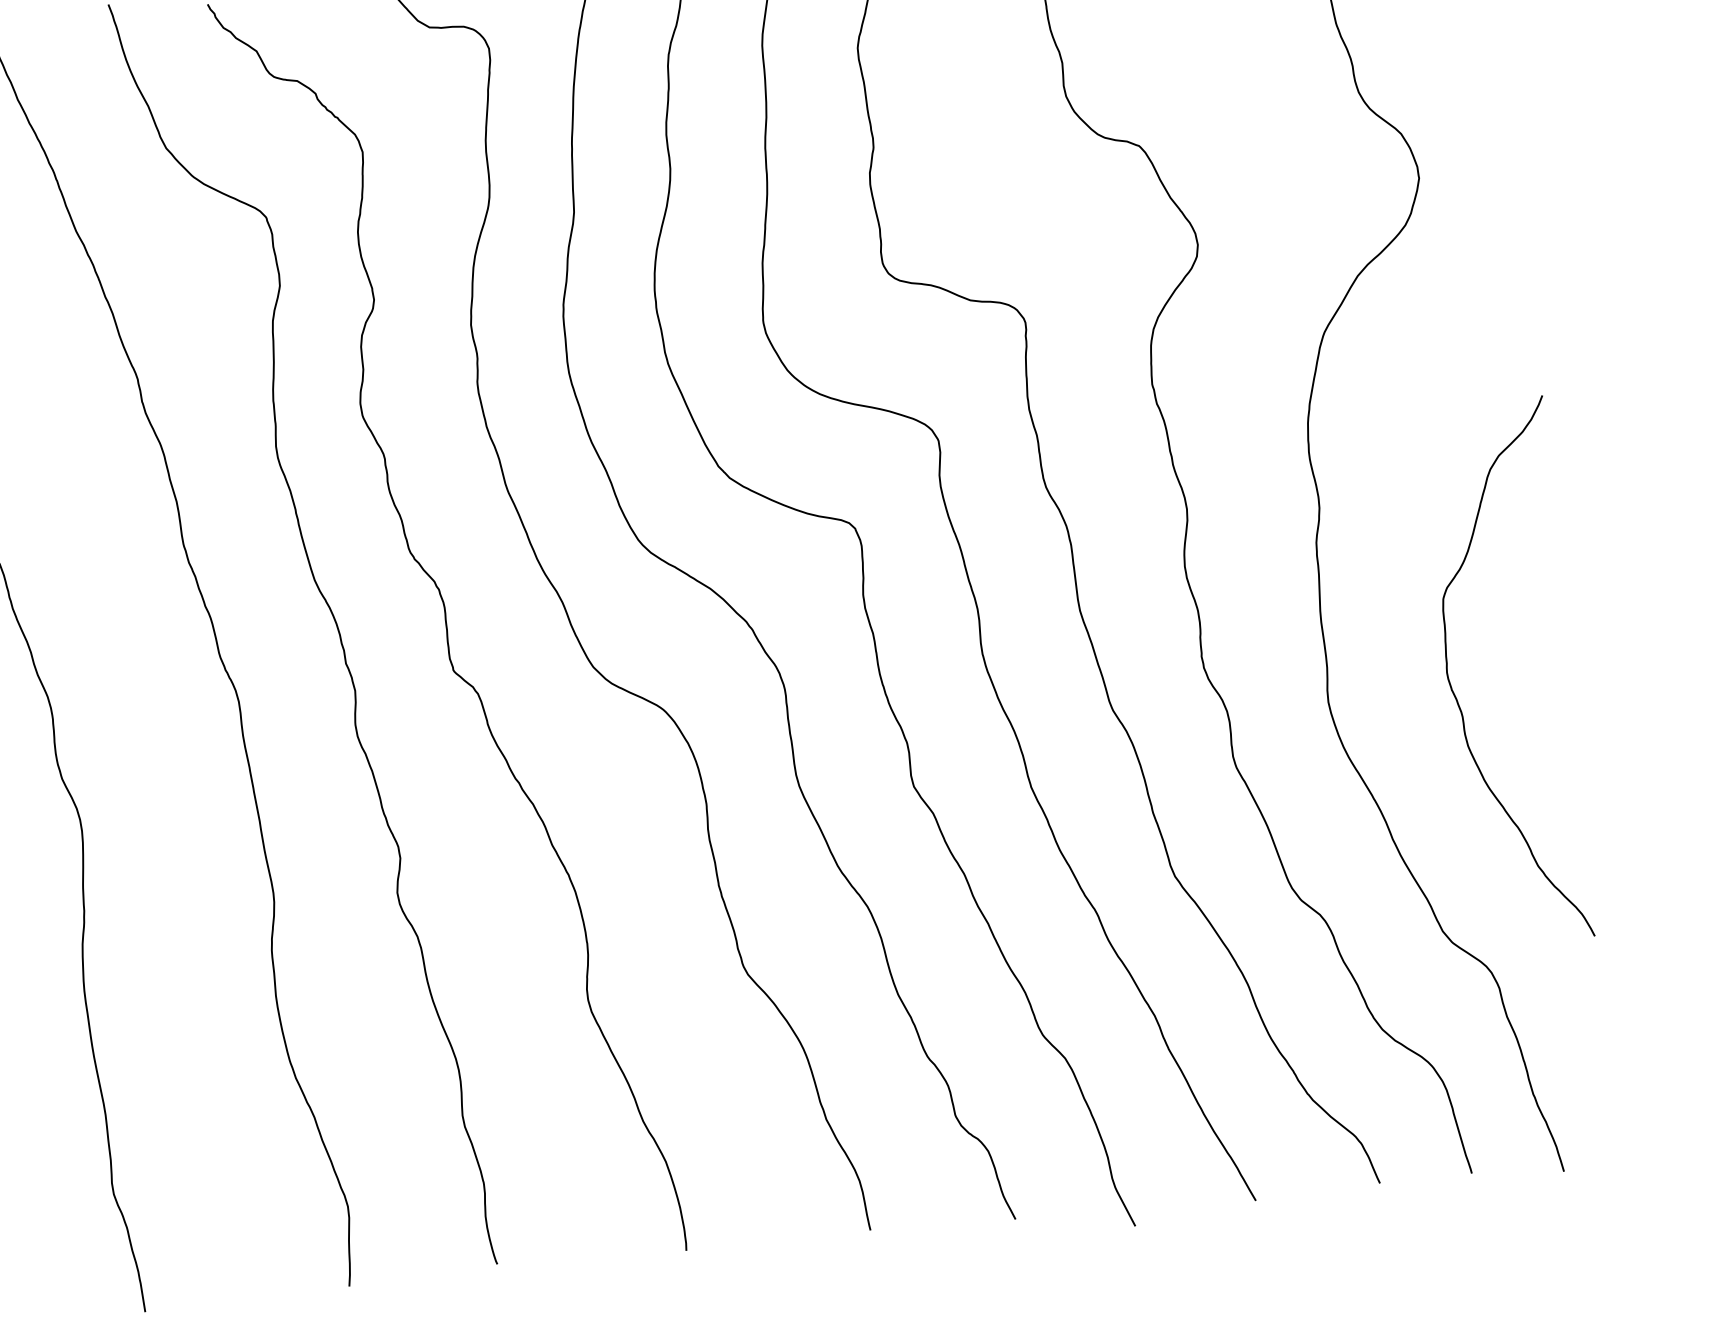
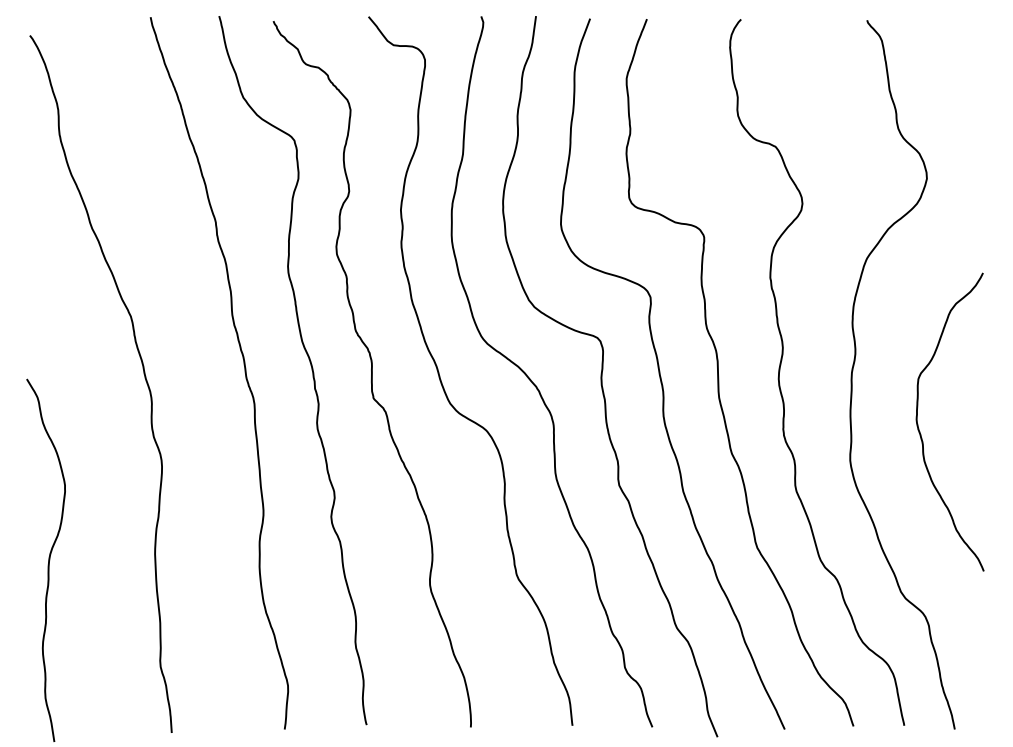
curve: (1456, 693) -> (920, 431), moved

